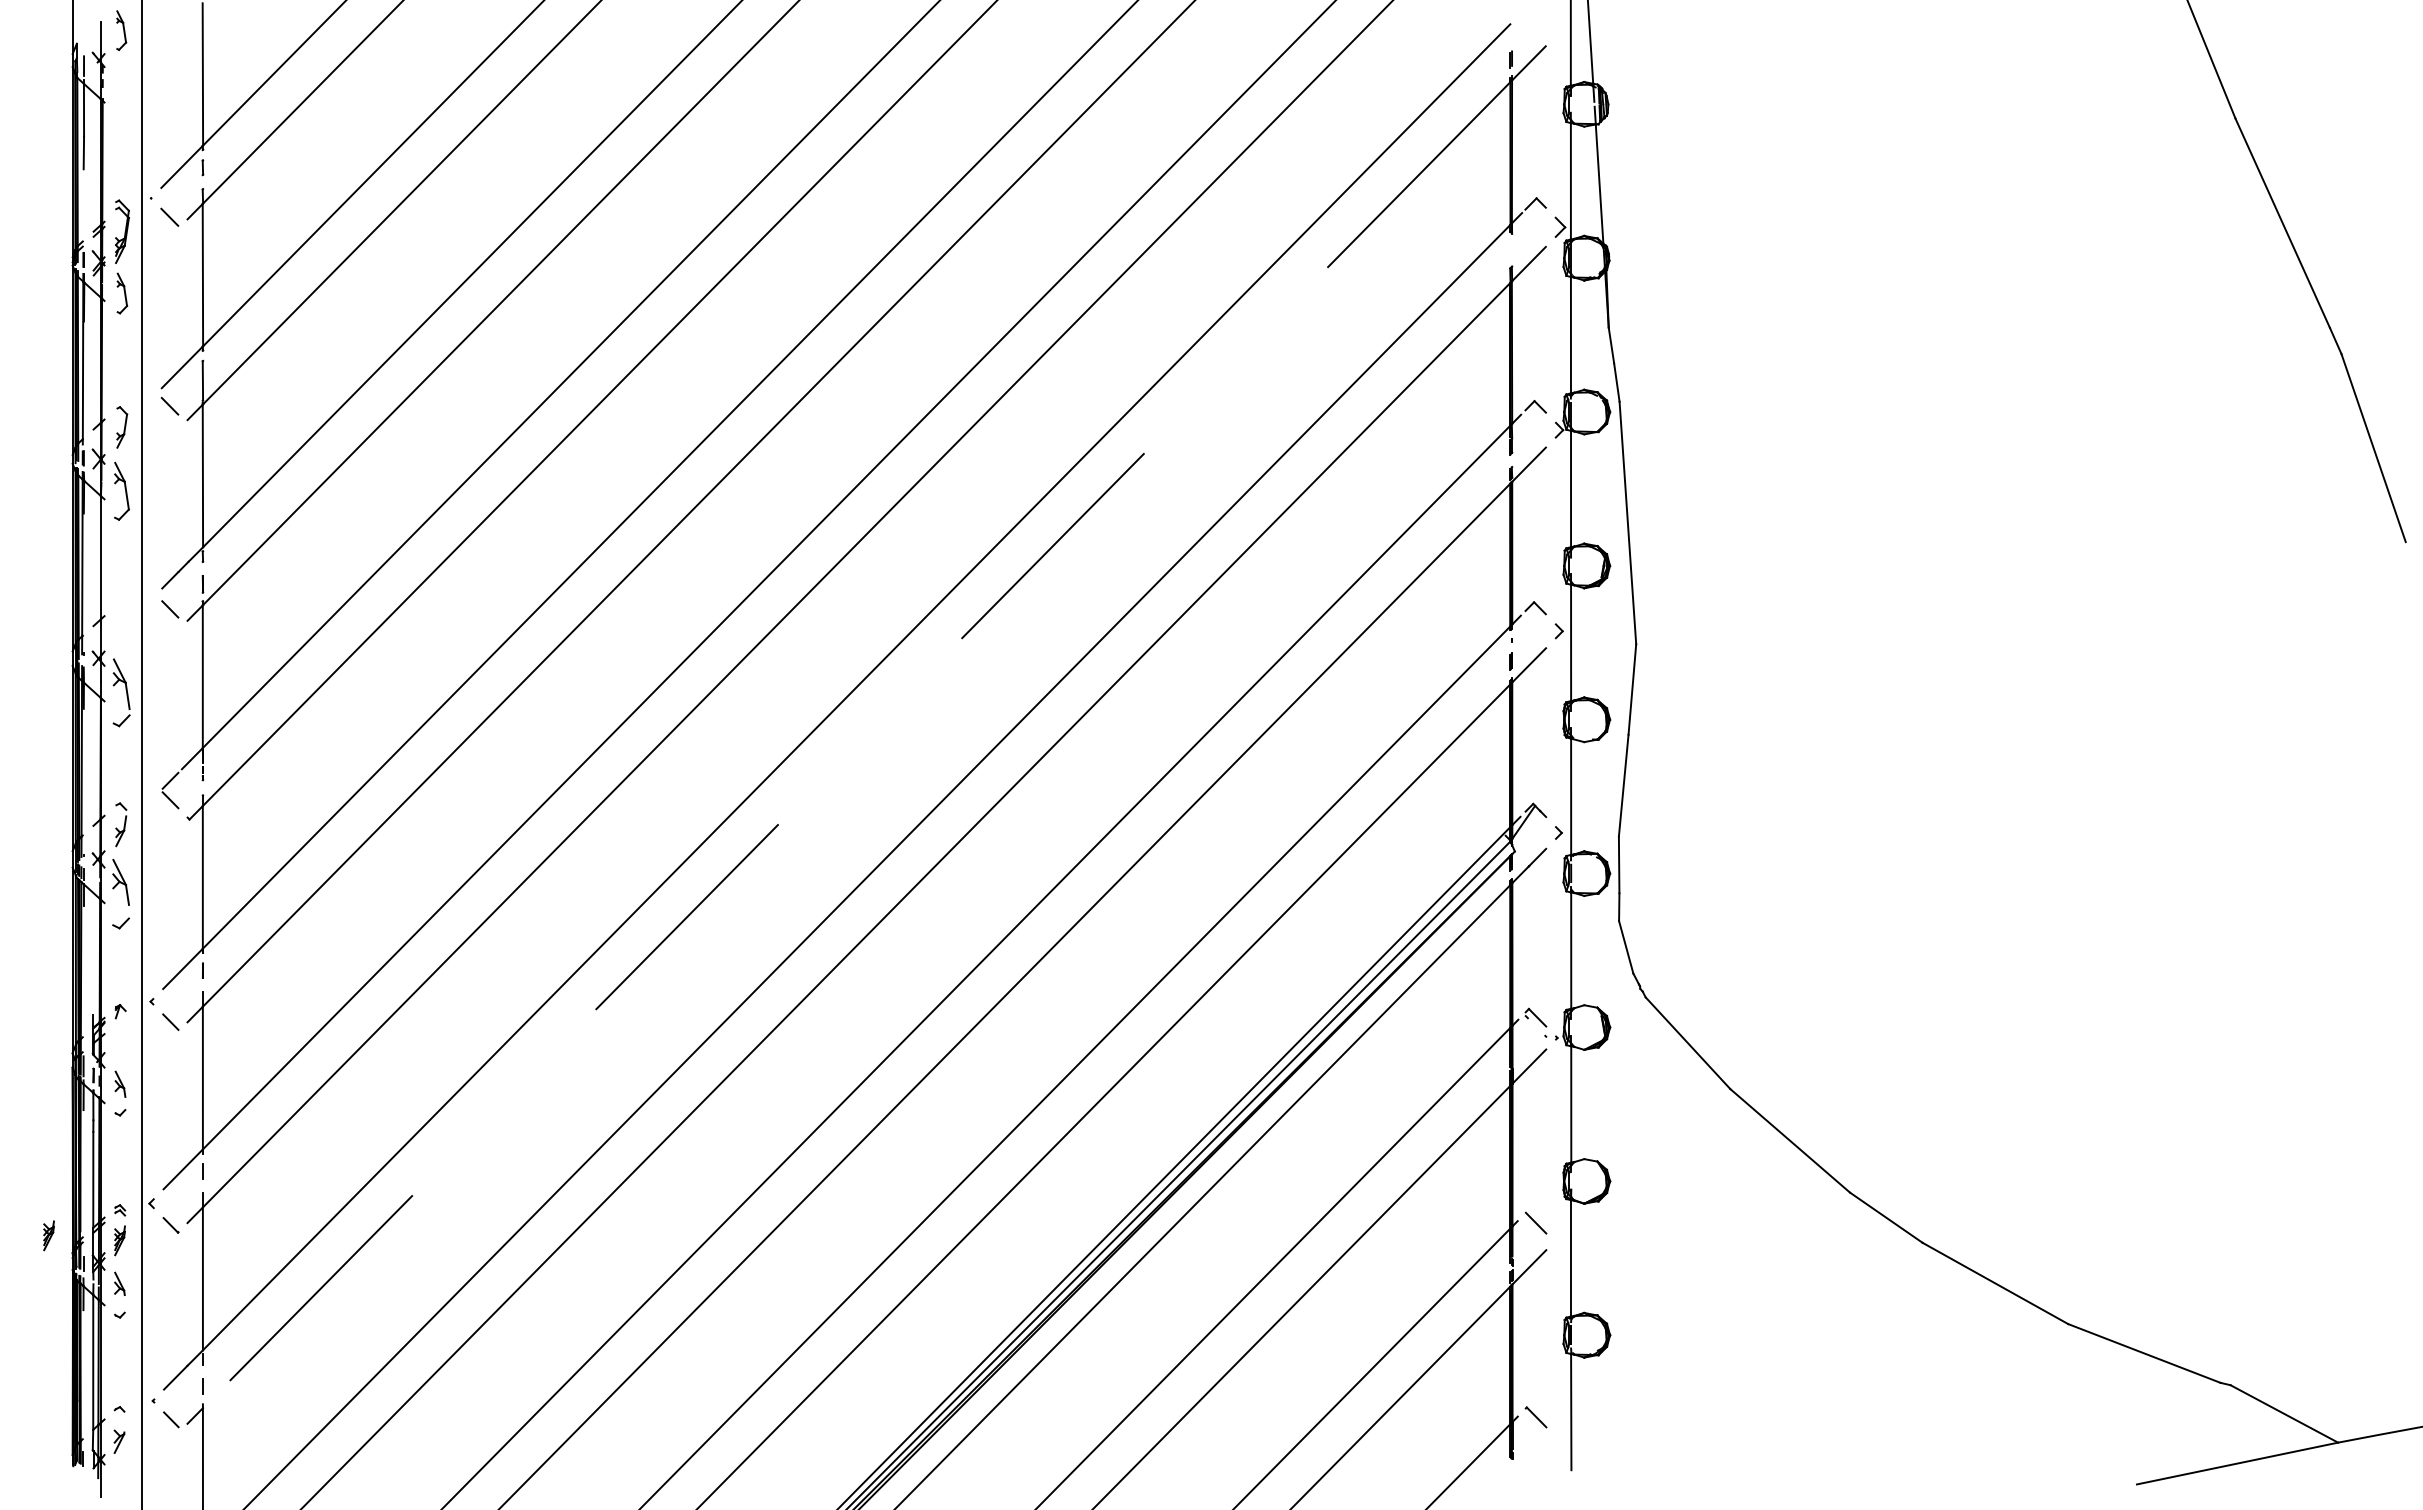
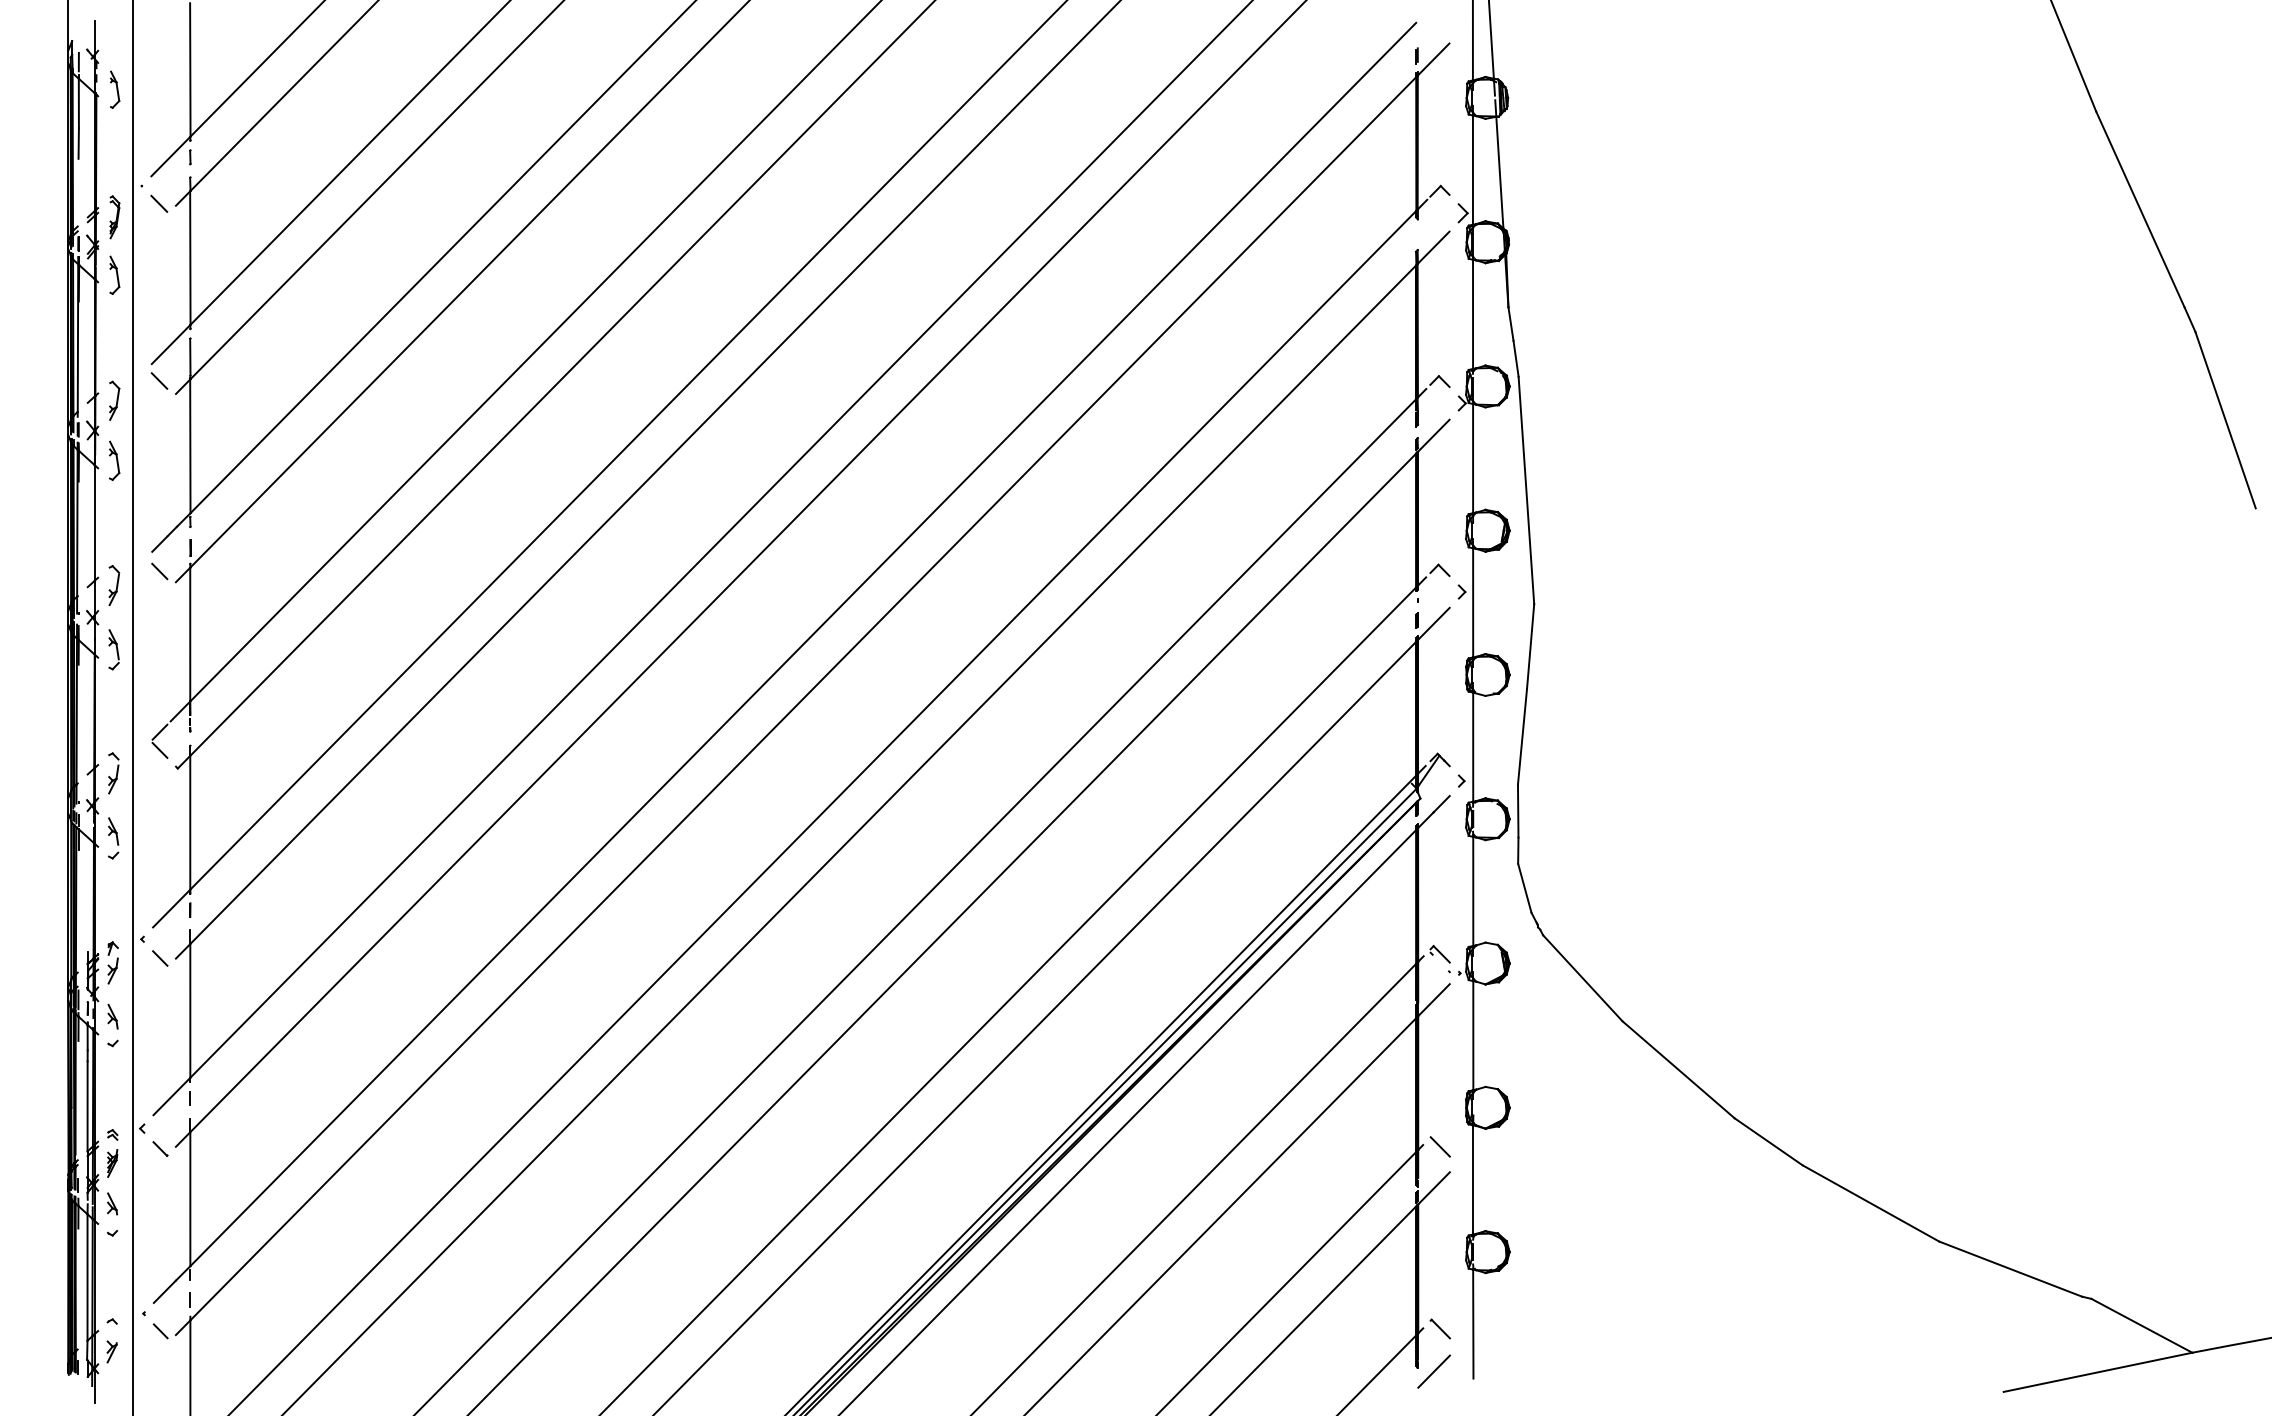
part: (121, 30) -> (114, 89), moved
part: (122, 231) -> (114, 217), size x0.71
part: (122, 491) -> (114, 460), size x0.71
part: (121, 624) -> (114, 585), added
part: (121, 692) -> (114, 649), size x0.62
line: (856, 745) -> (803, 699), dashed -> solid
part: (120, 893) -> (113, 837), size x0.62
part: (120, 1035) -> (113, 970), added
part: (48, 1235) -> (45, 1158), removed
line: (1529, 1462) -> (1434, 1371), added

